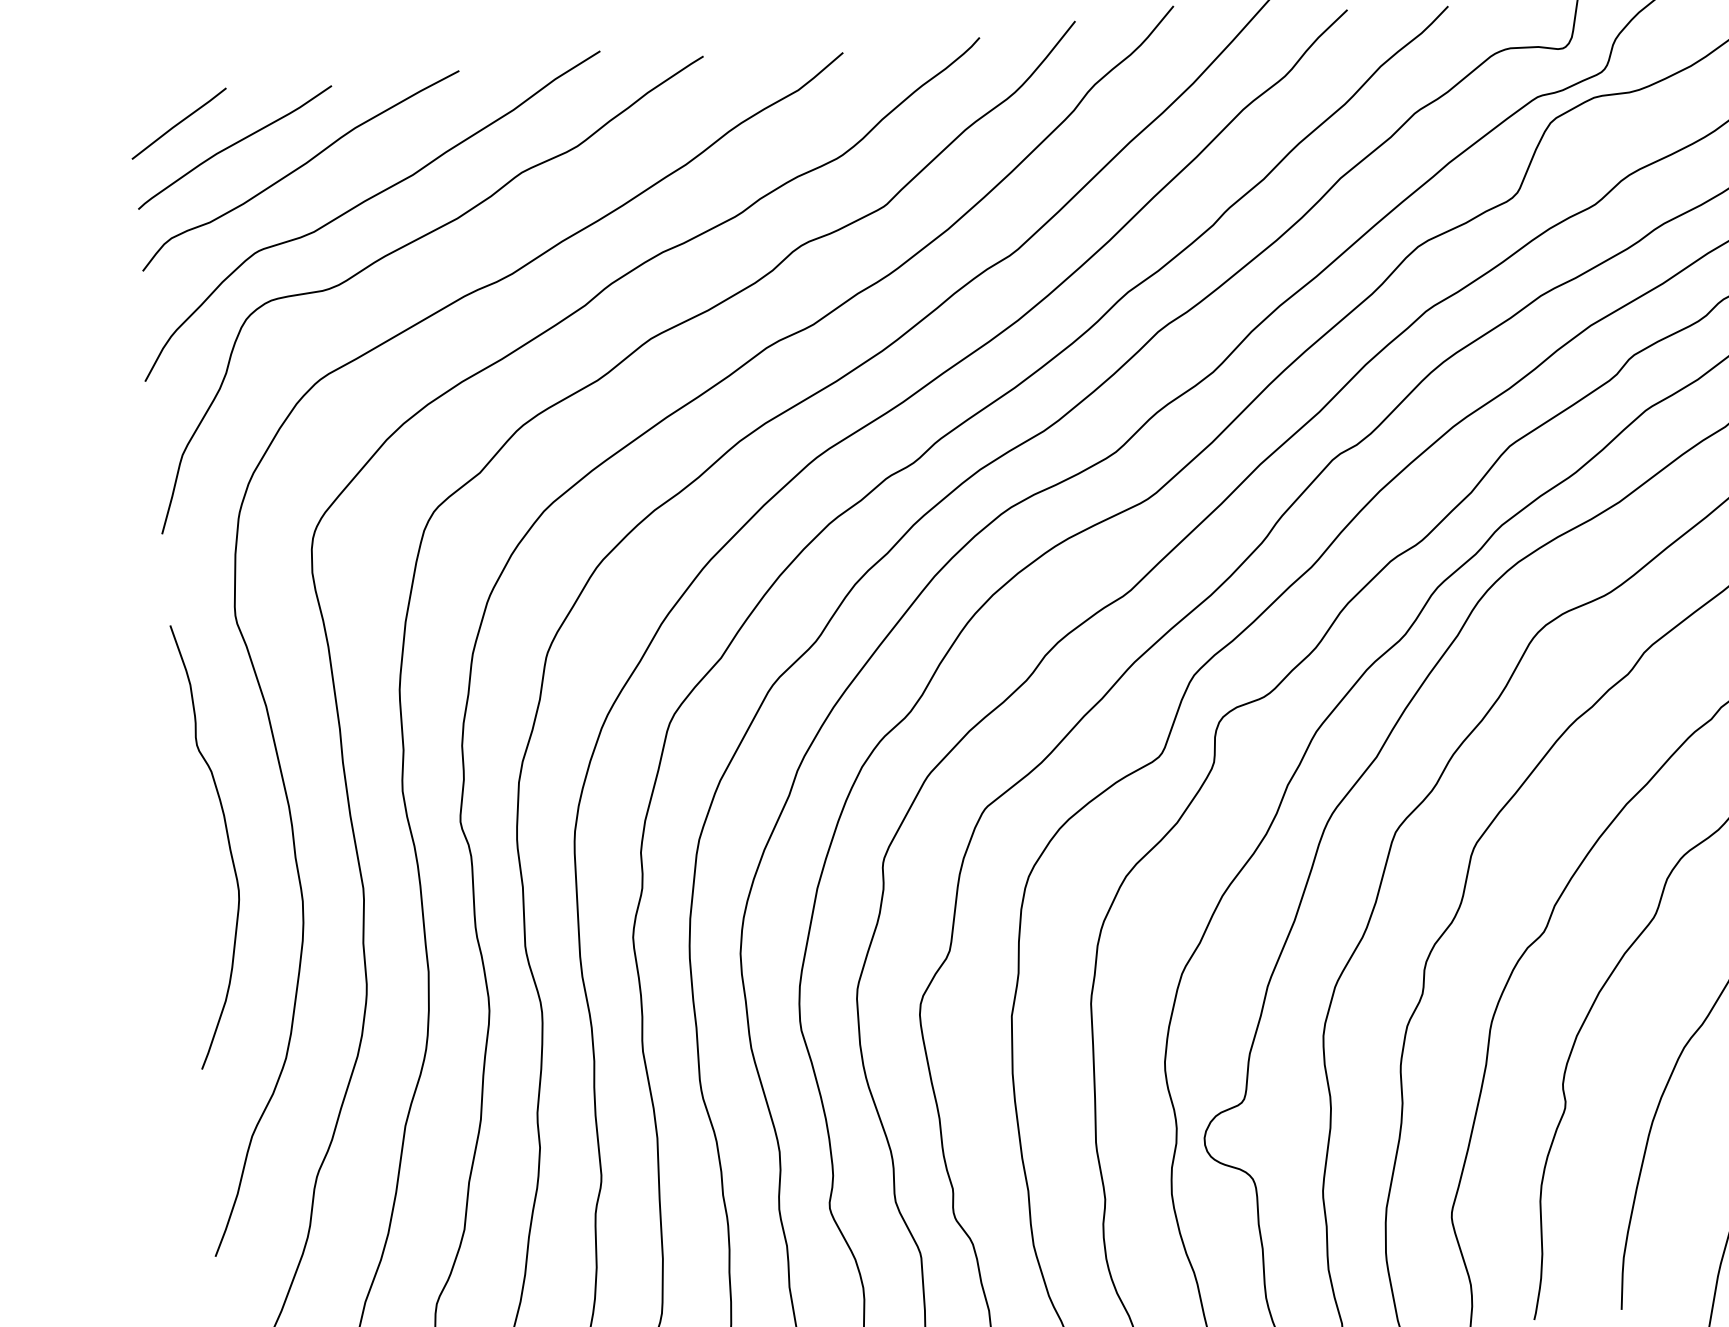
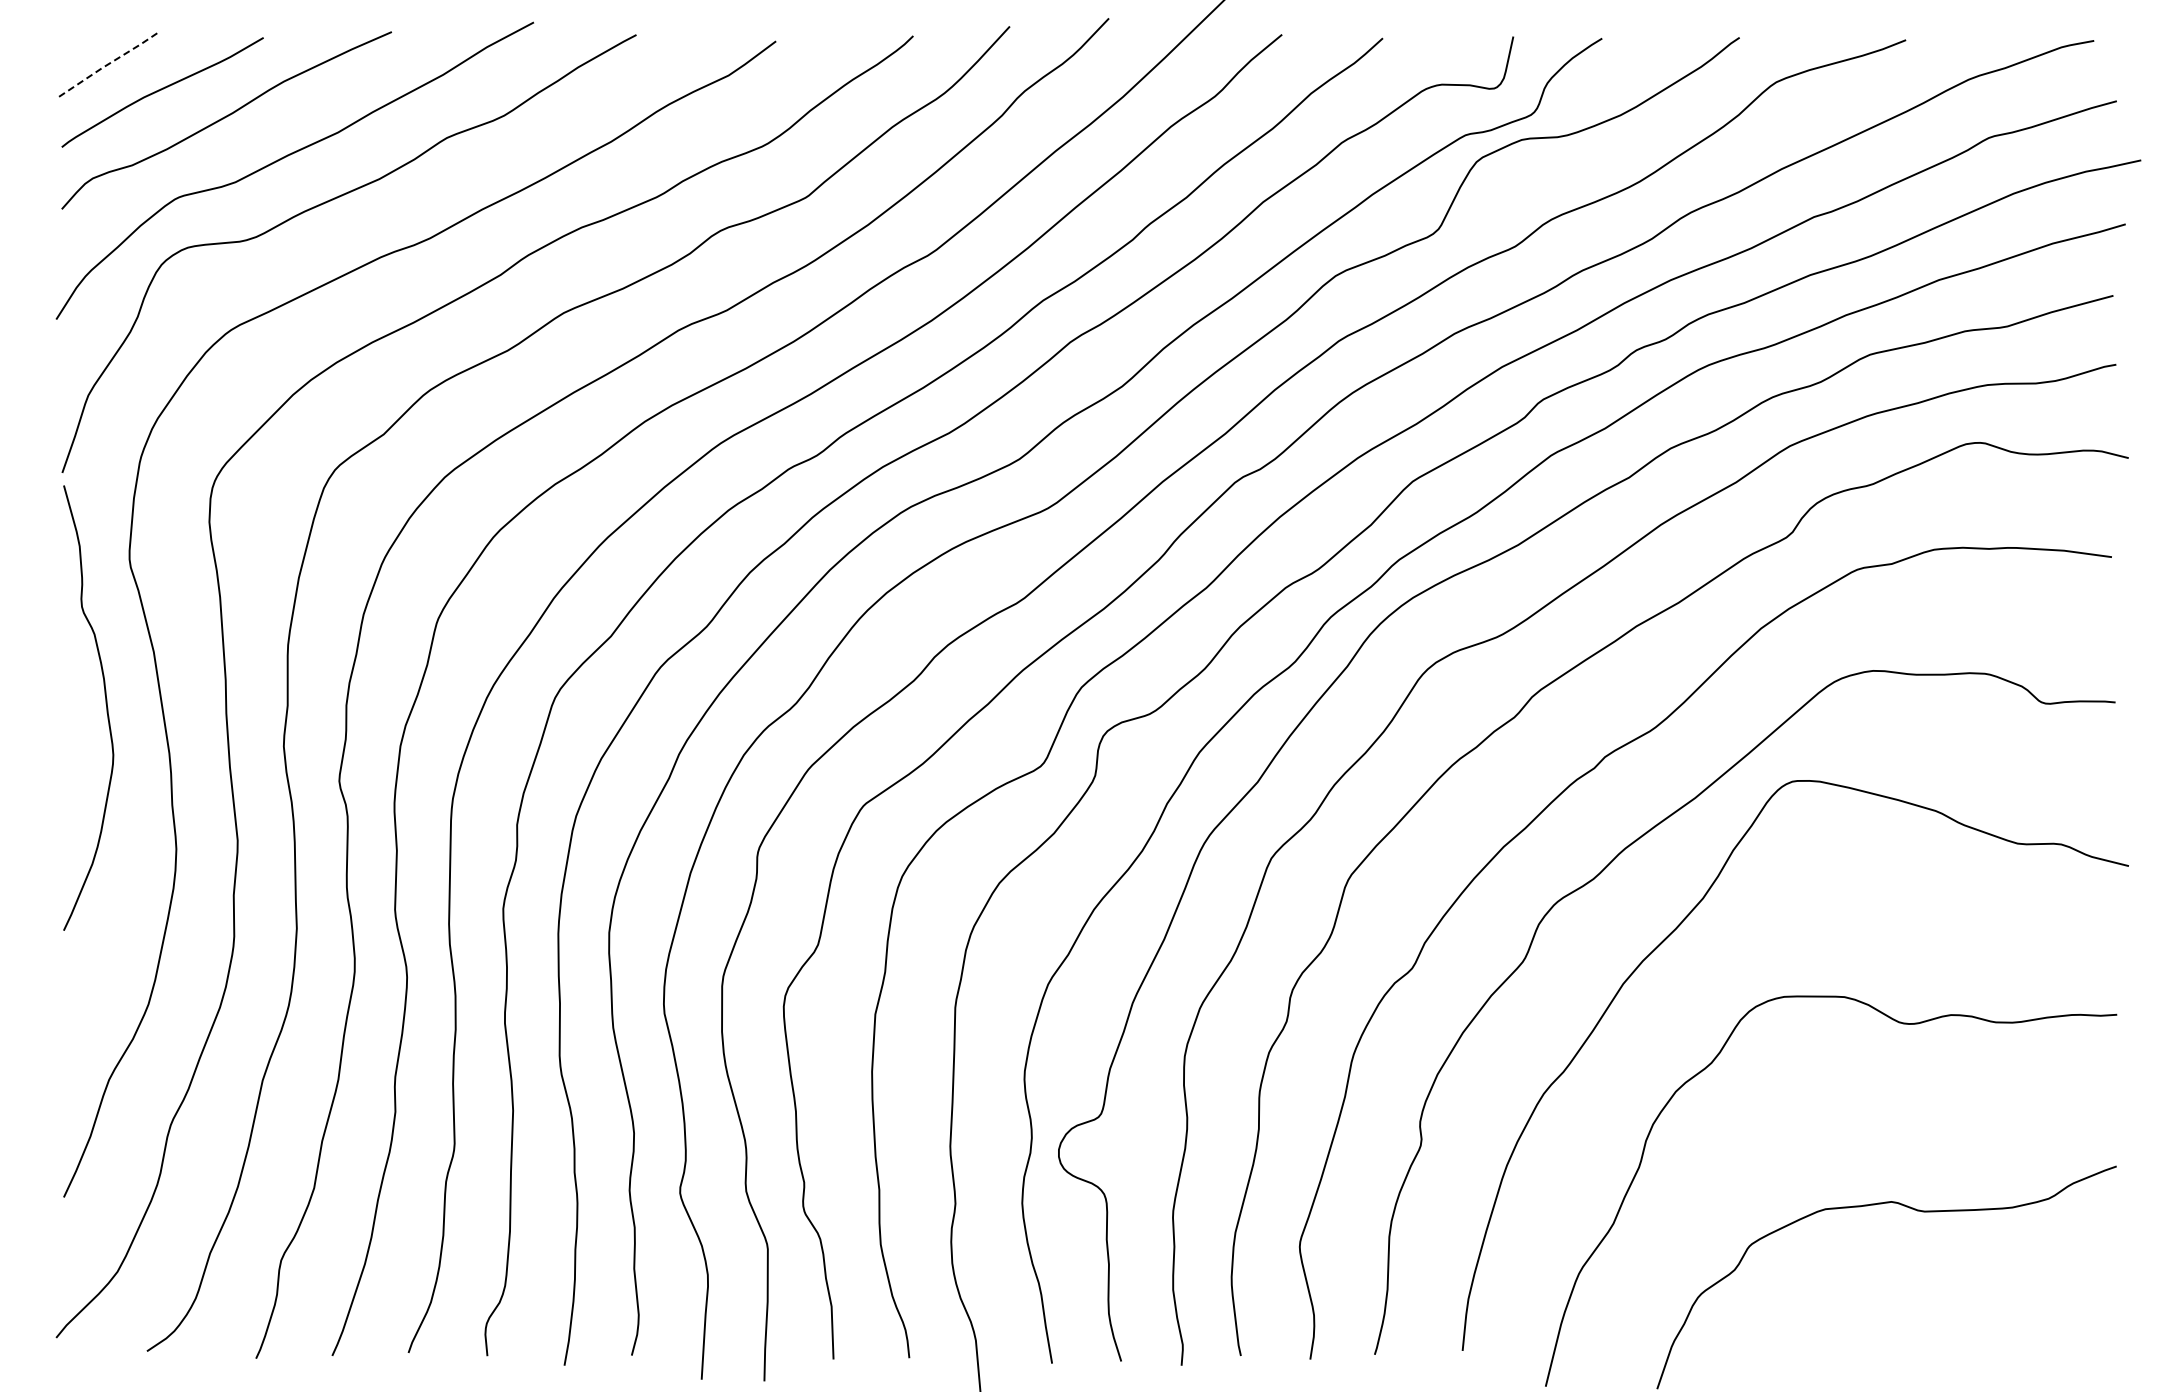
line: (179, 123) -> (108, 64), solid -> dashed
curve: (227, 840) -> (105, 704), moved

